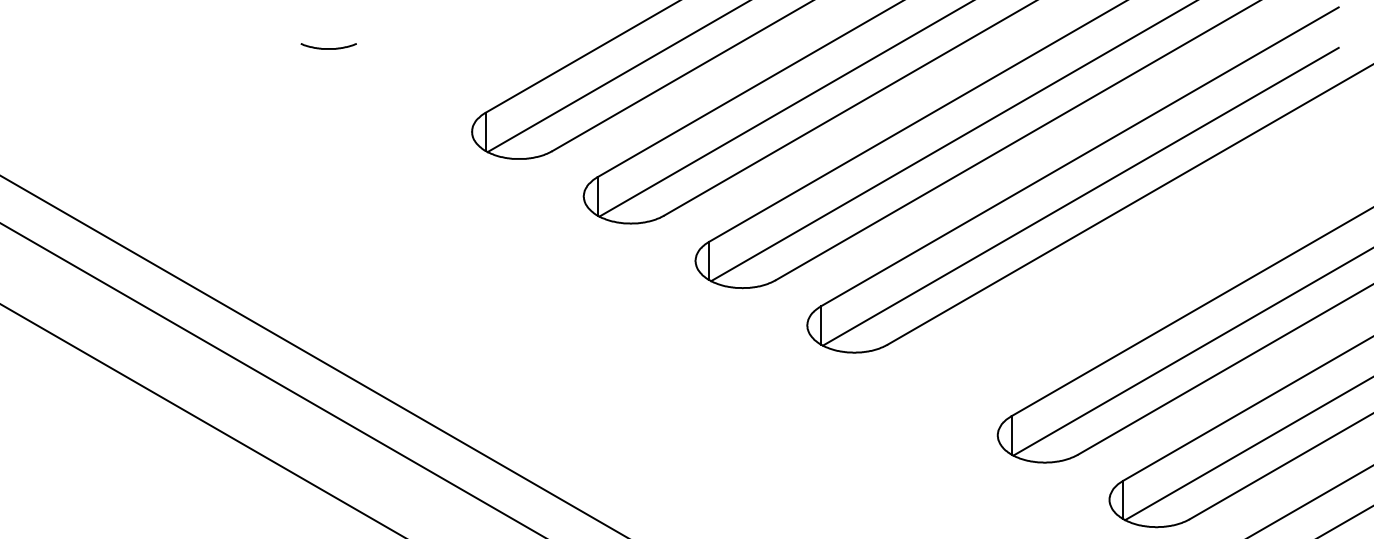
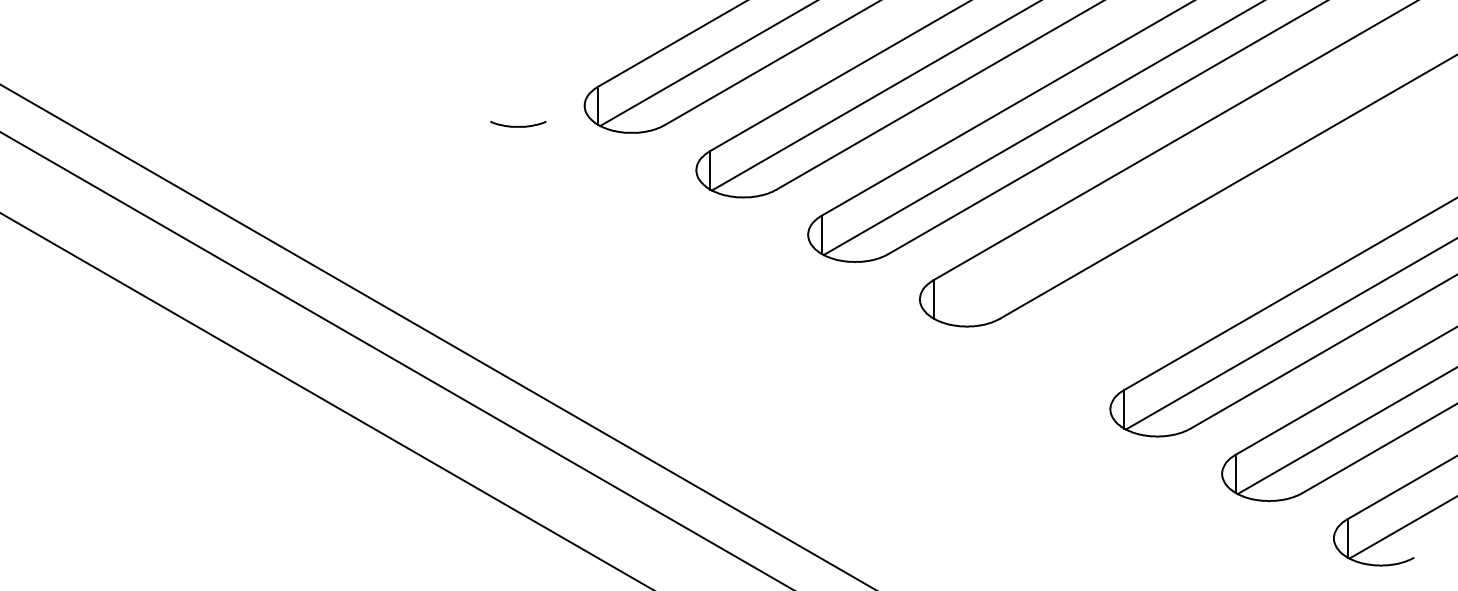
curve: (328, 48) -> (518, 126), moved
line: (1080, 196) -> (1193, 170), removed

